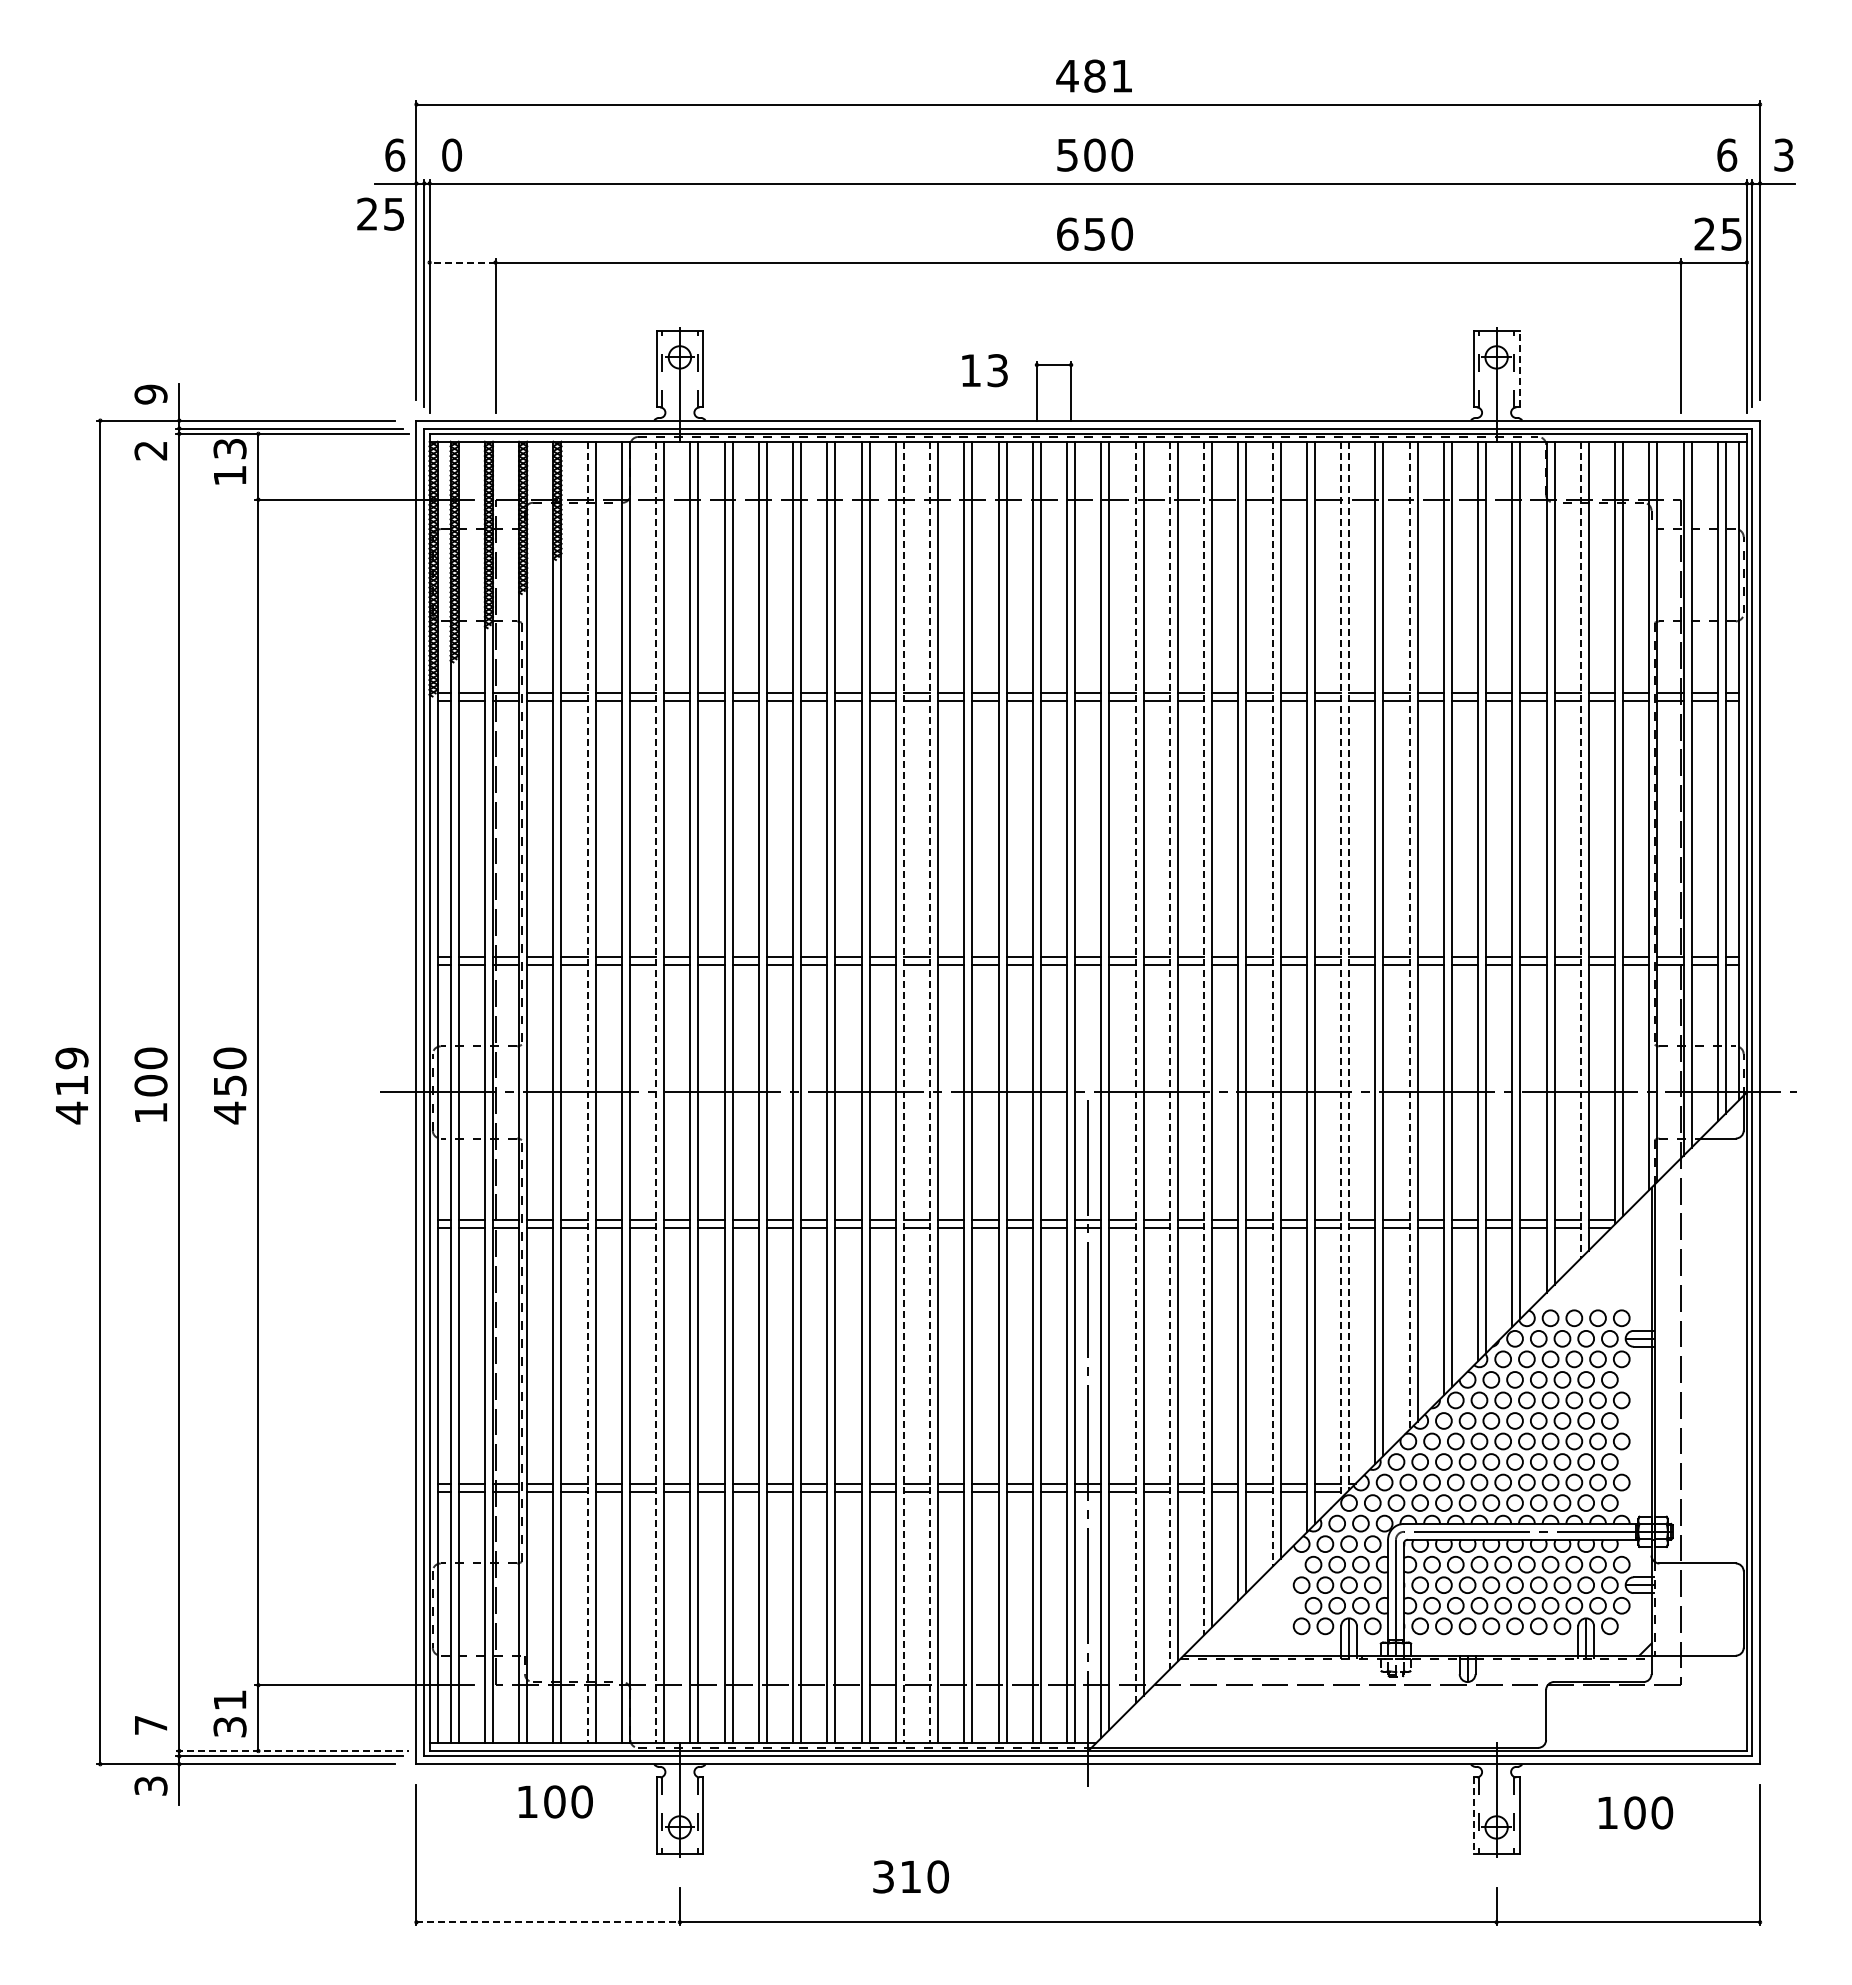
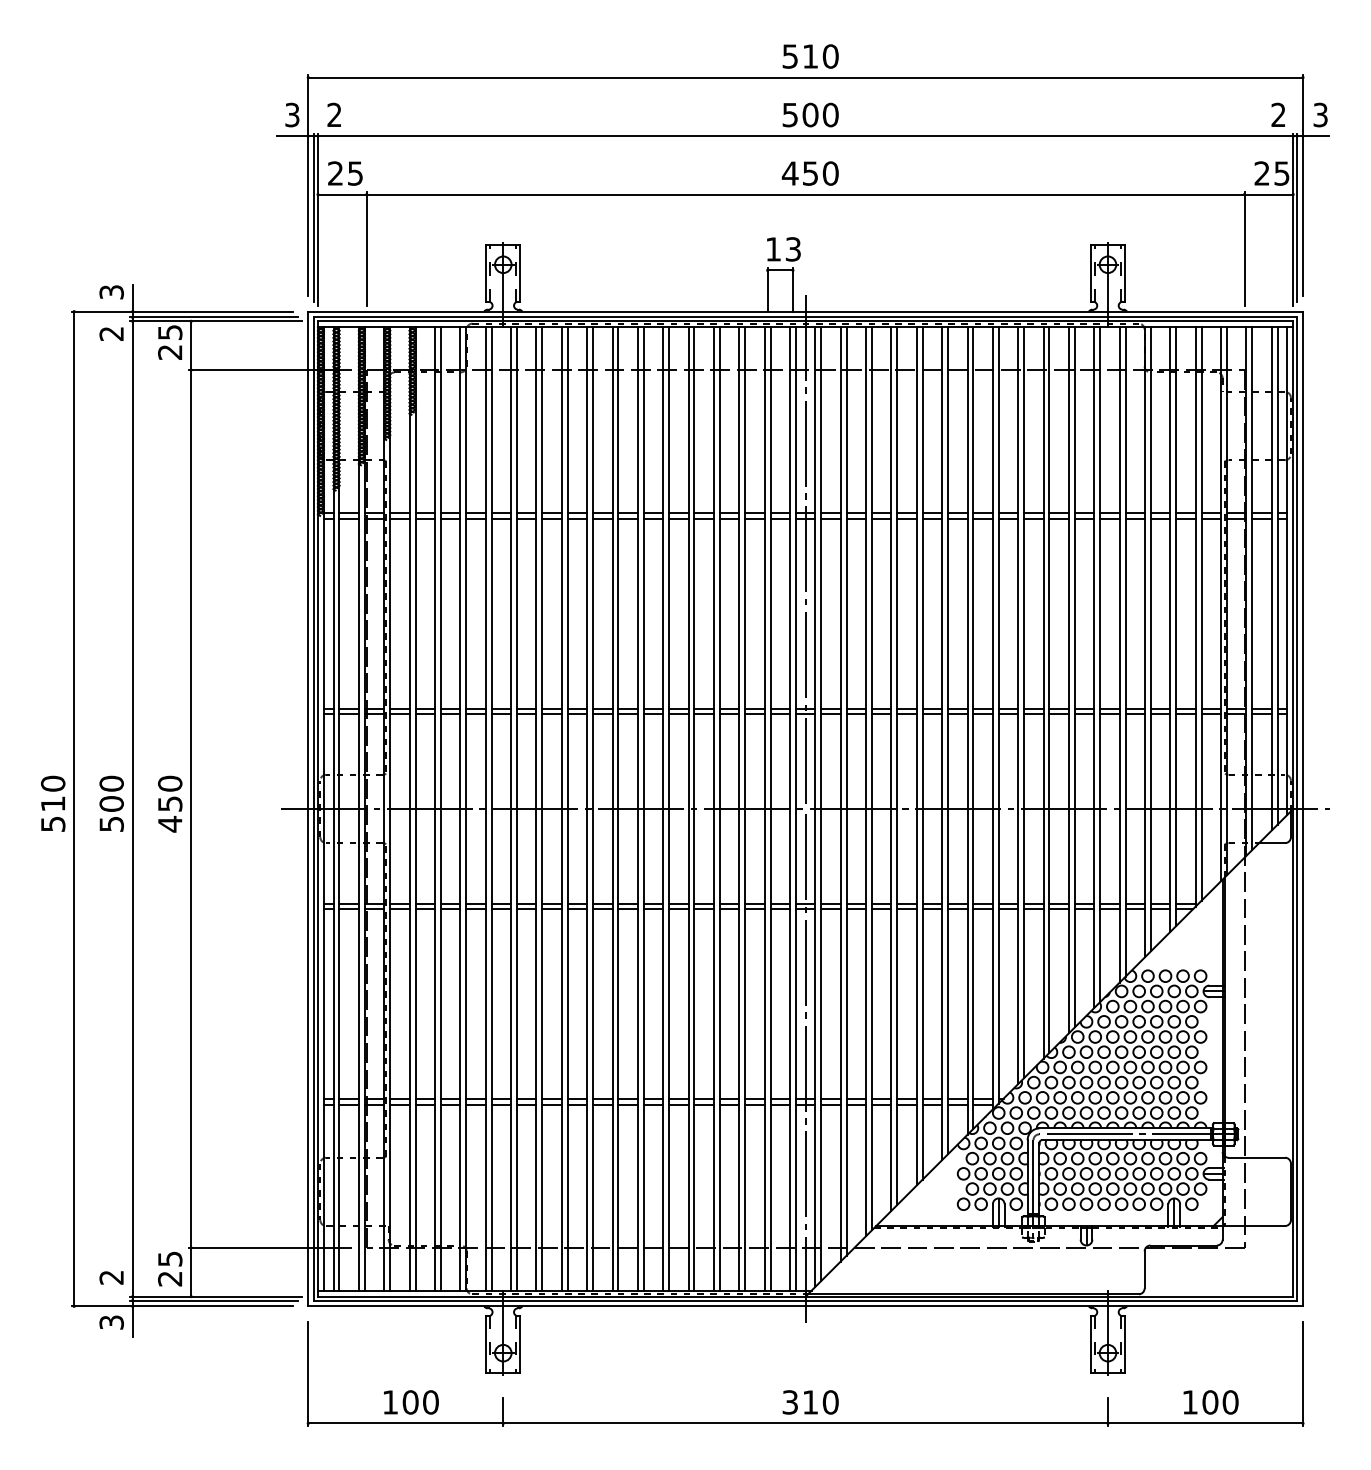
text: (1094, 75) -> (810, 56), 481 -> 510
text: (395, 154) -> (292, 114), 6 -> 3
text: (452, 154) -> (334, 114), 0 -> 2
text: (1727, 154) -> (1278, 114), 6 -> 2
text: (380, 213) -> (345, 173), moved
text: (1067, 233) -> (790, 173), 650 -> 450
line: (462, 262) -> (342, 194), dashed -> solid
line: (1519, 368) -> (1124, 272), dashed -> solid
text: (984, 370) -> (783, 249), moved
text: (150, 394) -> (111, 292), 9 -> 3
text: (229, 462) -> (169, 342), 13 -> 25
line: (1088, 745) -> (805, 552), added
line: (1580, 850) -> (1170, 629), dashed -> solid
line: (1409, 935) -> (1043, 692), dashed -> solid
line: (1349, 966) -> (999, 715), dashed -> solid
line: (1341, 970) -> (993, 718), dashed -> solid
line: (1272, 1004) -> (942, 743), dashed -> solid
line: (1204, 1038) -> (891, 769), dashed -> solid
line: (1169, 1055) -> (865, 781), dashed -> solid
line: (1135, 1072) -> (840, 794), dashed -> solid
text: (71, 1085) -> (52, 803), 419 -> 510
line: (587, 1092) -> (434, 809), dashed -> solid
line: (656, 1092) -> (485, 809), dashed -> solid
line: (903, 1092) -> (668, 809), dashed -> solid
line: (930, 1092) -> (688, 809), dashed -> solid
text: (151, 1113) -> (112, 824), 100 -> 500
text: (229, 1713) -> (169, 1268), 31 -> 25
text: (150, 1725) -> (111, 1277), 7 -> 2
line: (292, 1751) -> (216, 1296), dashed -> solid
text: (555, 1801) -> (411, 1402), moved
text: (1635, 1812) -> (1210, 1402), moved
line: (1473, 1816) -> (1090, 1345), dashed -> solid
text: (910, 1876) -> (810, 1402), moved
line: (548, 1922) -> (405, 1423), dashed -> solid

